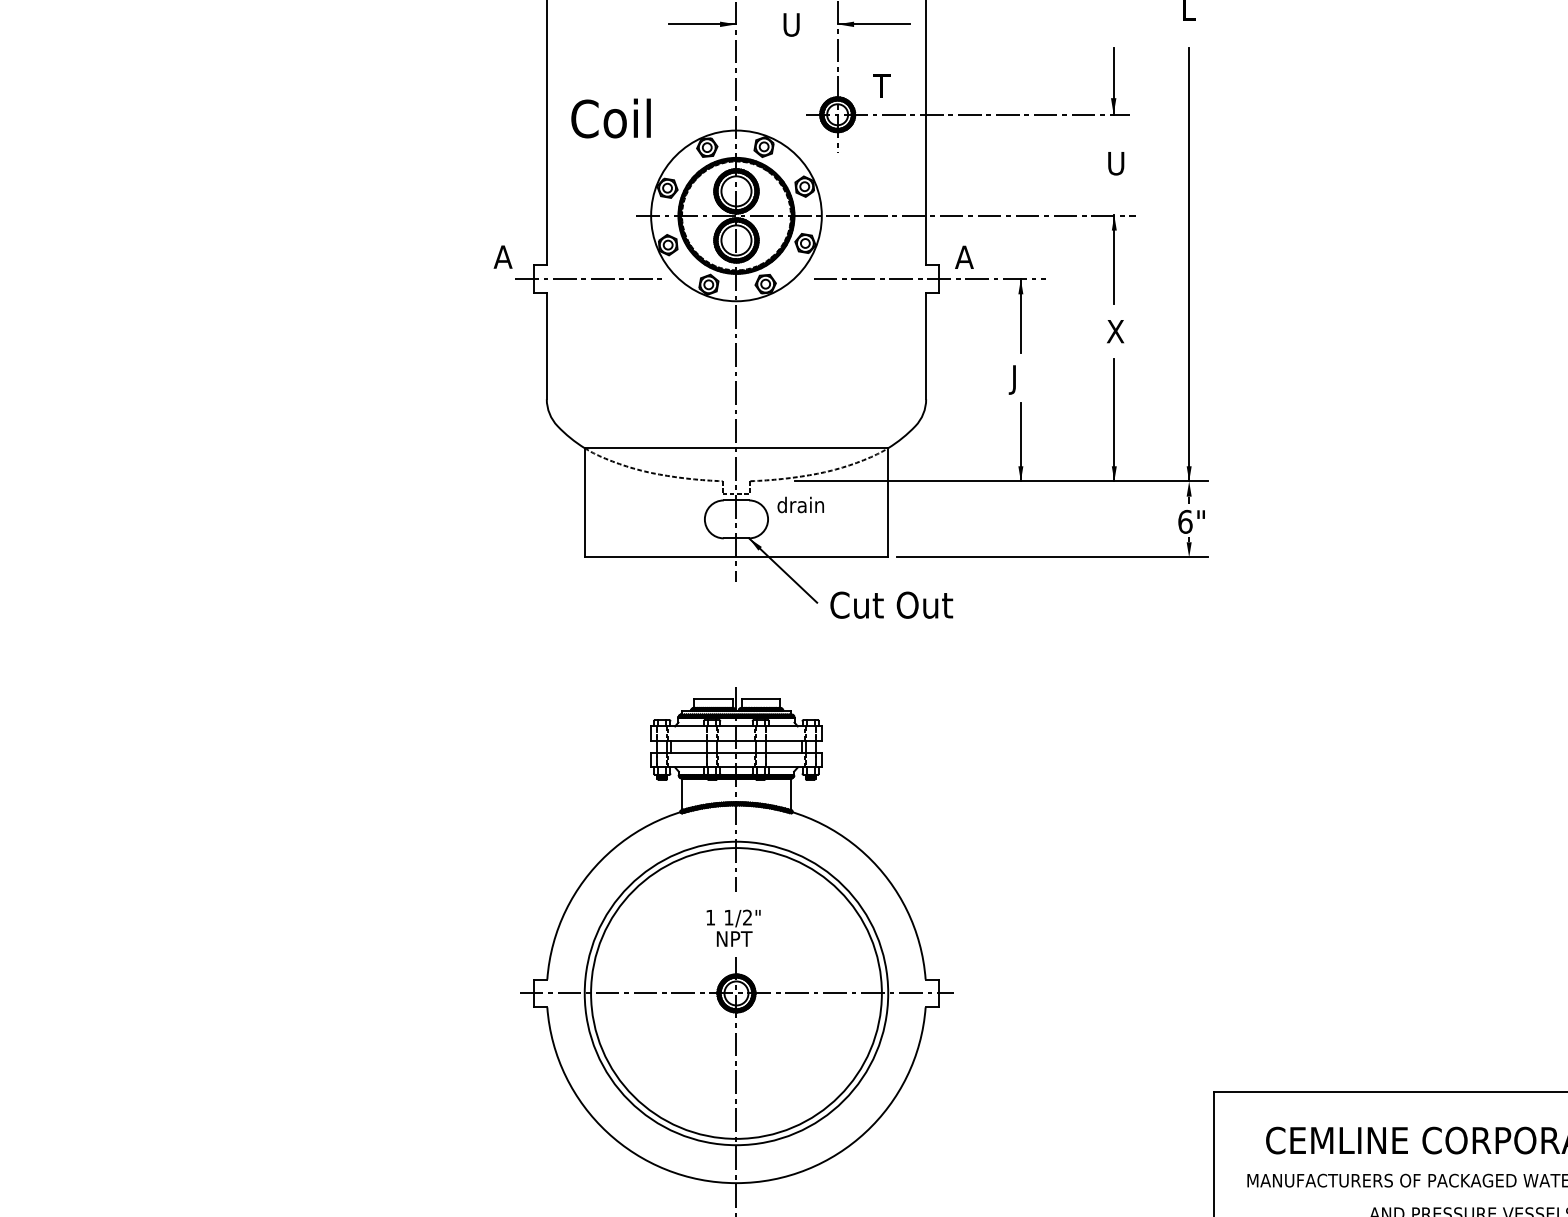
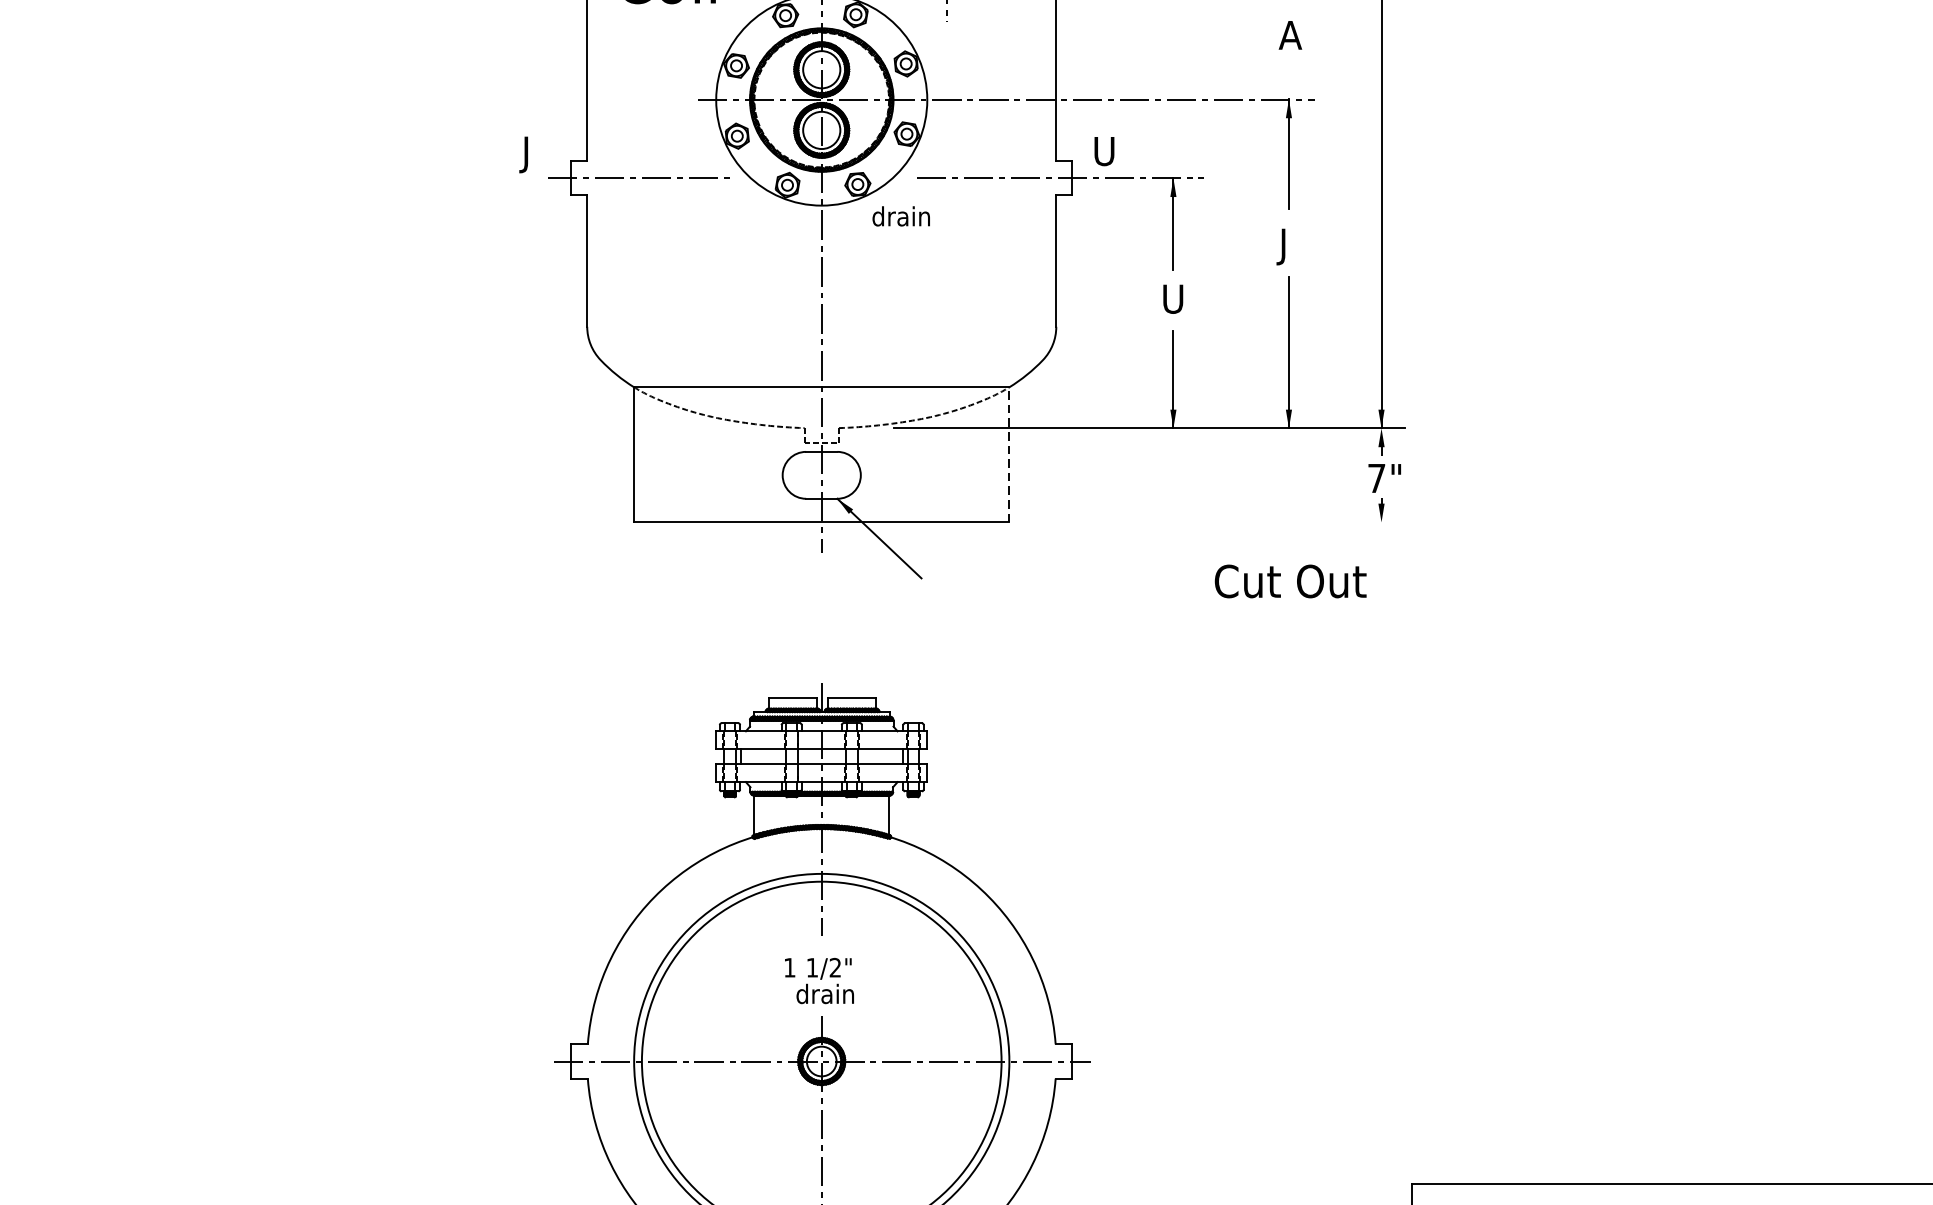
text: (1115, 163) -> (1290, 35), U -> A
text: (964, 257) -> (1103, 151), A -> U
text: (501, 260) -> (531, 155), A -> J
text: (1114, 334) -> (1289, 246), X -> J
text: (1018, 379) -> (1170, 302), J -> U
line: (888, 502) -> (1009, 454), solid -> dashed
text: (800, 504) -> (900, 215), moved
text: (1185, 521) -> (1376, 477), 6" -> 7"
line: (1052, 557) -> (1212, 522), removed
text: (891, 604) -> (1290, 580), moved
text: (739, 938) -> (825, 993), NPT -> drain

